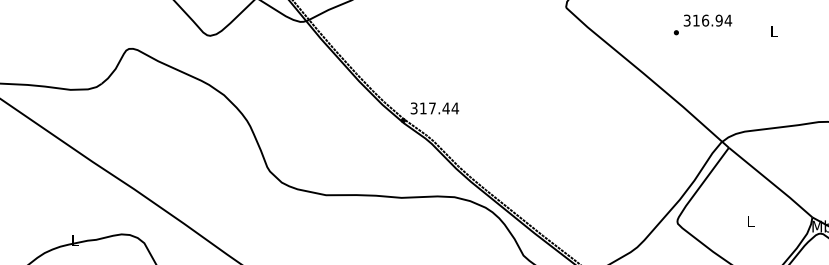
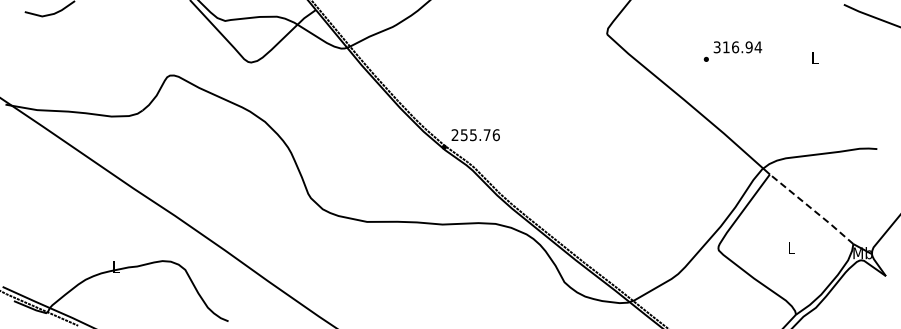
text: (702, 24) -> (732, 51), moved
text: (434, 108) -> (475, 135), 317.44 -> 255.76
line: (771, 182) -> (812, 209), solid -> dashed

